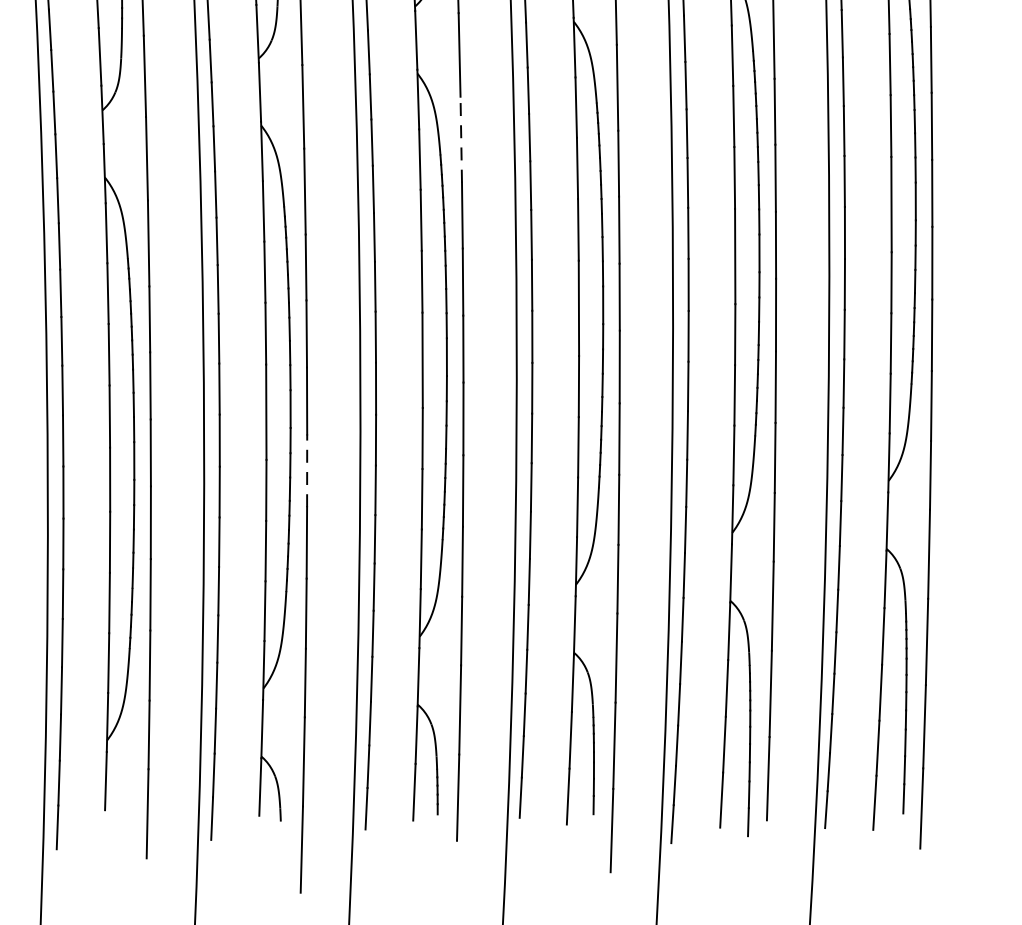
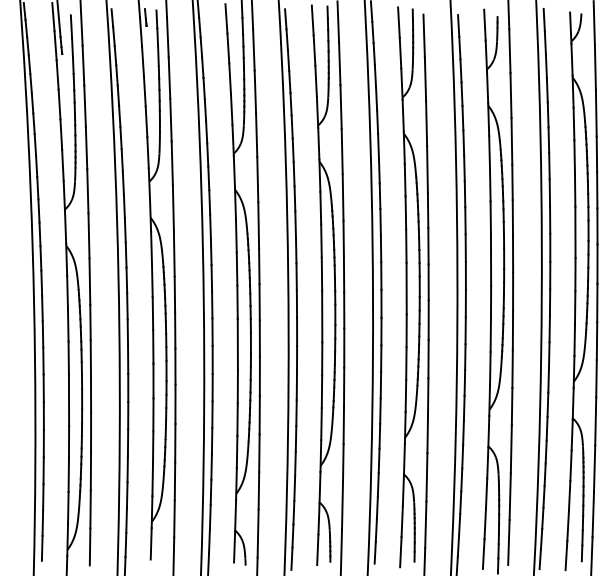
line: (462, 137) -> (343, 196), dashed -> solid
line: (306, 471) -> (259, 376), dashed -> solid

